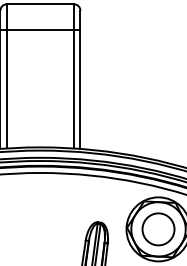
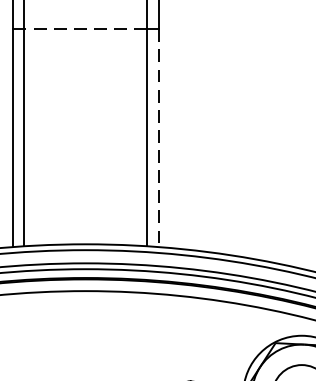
line: (40, 29) -> (85, 28), solid -> dashed
line: (80, 89) -> (159, 138), solid -> dashed

